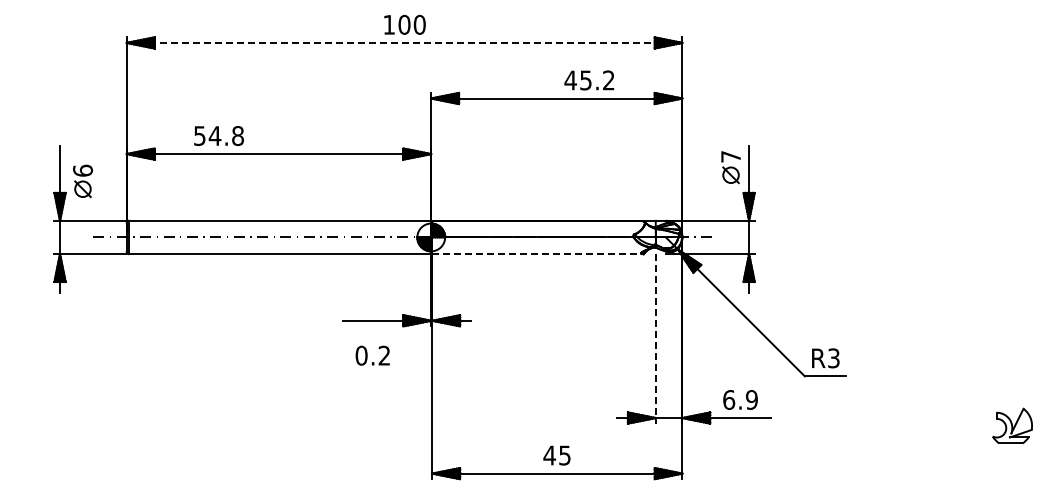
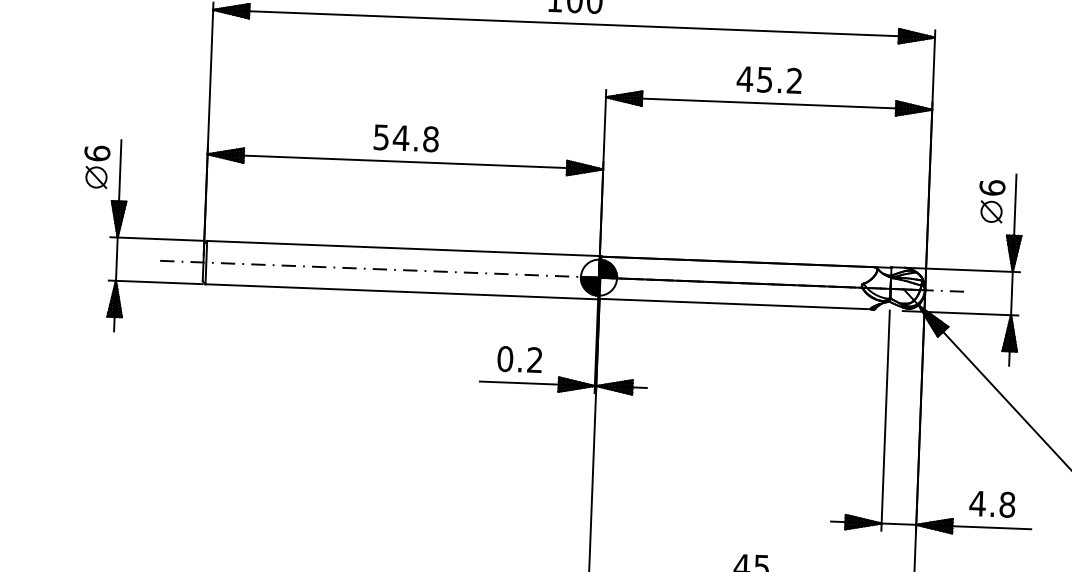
line: (404, 42) -> (574, 23), dashed -> solid
text: (589, 80) -> (769, 80), moved
text: (218, 135) -> (405, 137), moved
text: (731, 156) -> (993, 187), 7 -> 6
part: (82, 181) -> (96, 167), moved
line: (538, 253) -> (737, 303), dashed -> solid
line: (655, 338) -> (885, 420), dashed -> solid
text: (372, 355) -> (519, 359), moved
text: (739, 399) -> (991, 503), 6.9 -> 4.8

